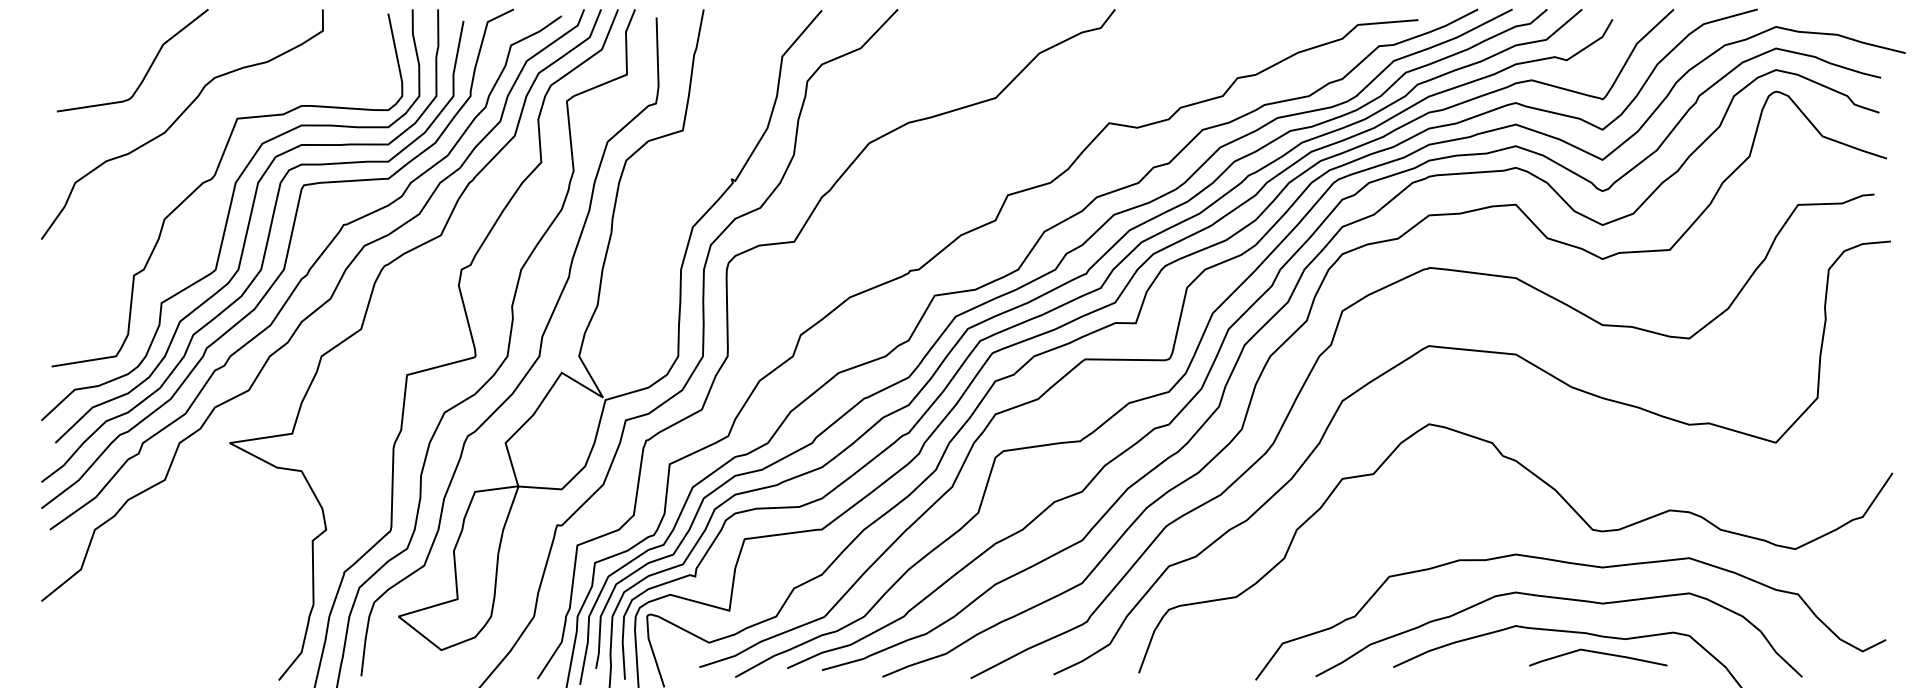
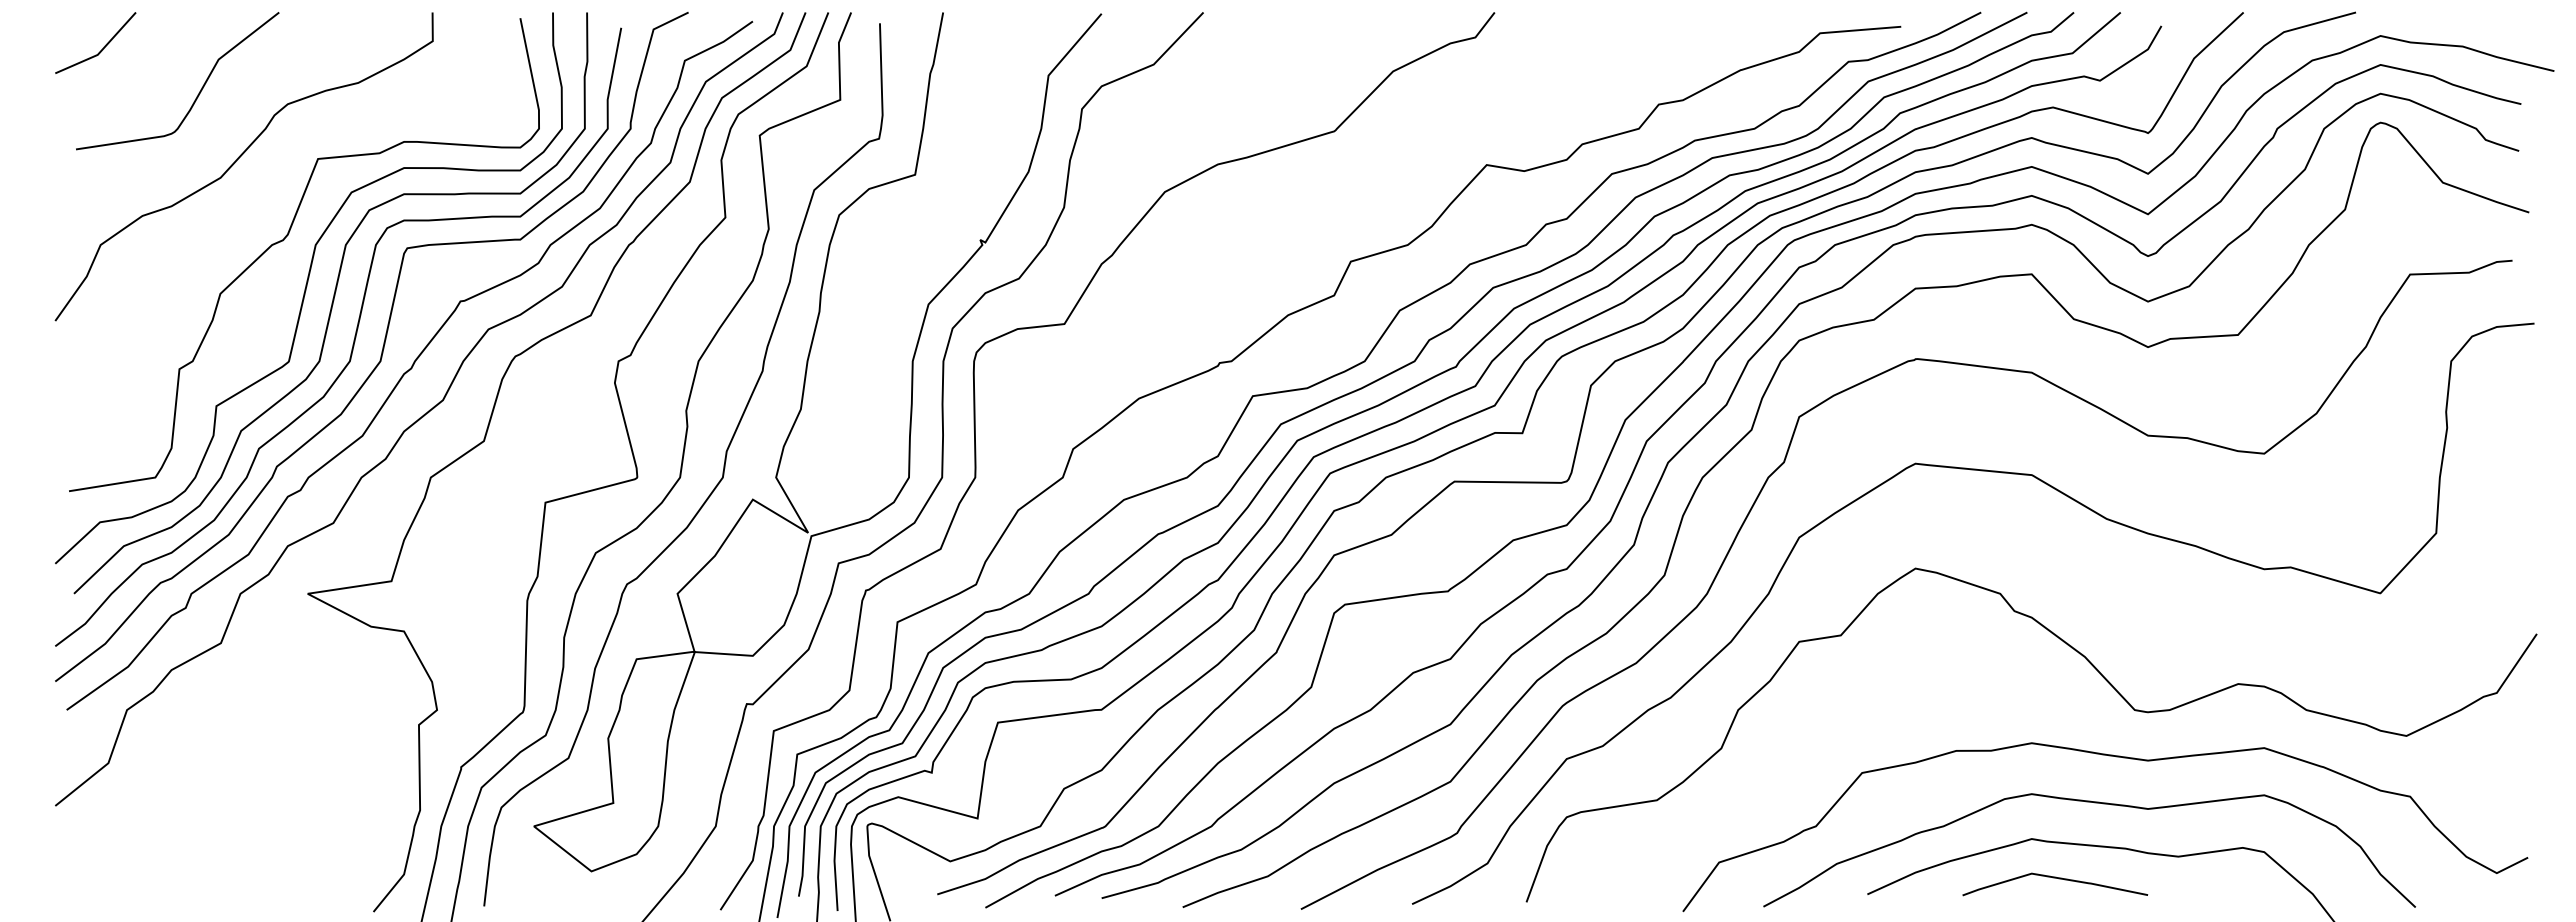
line: (76, 36) -> (102, 48), added
curve: (1600, 653) -> (2058, 879), moved

